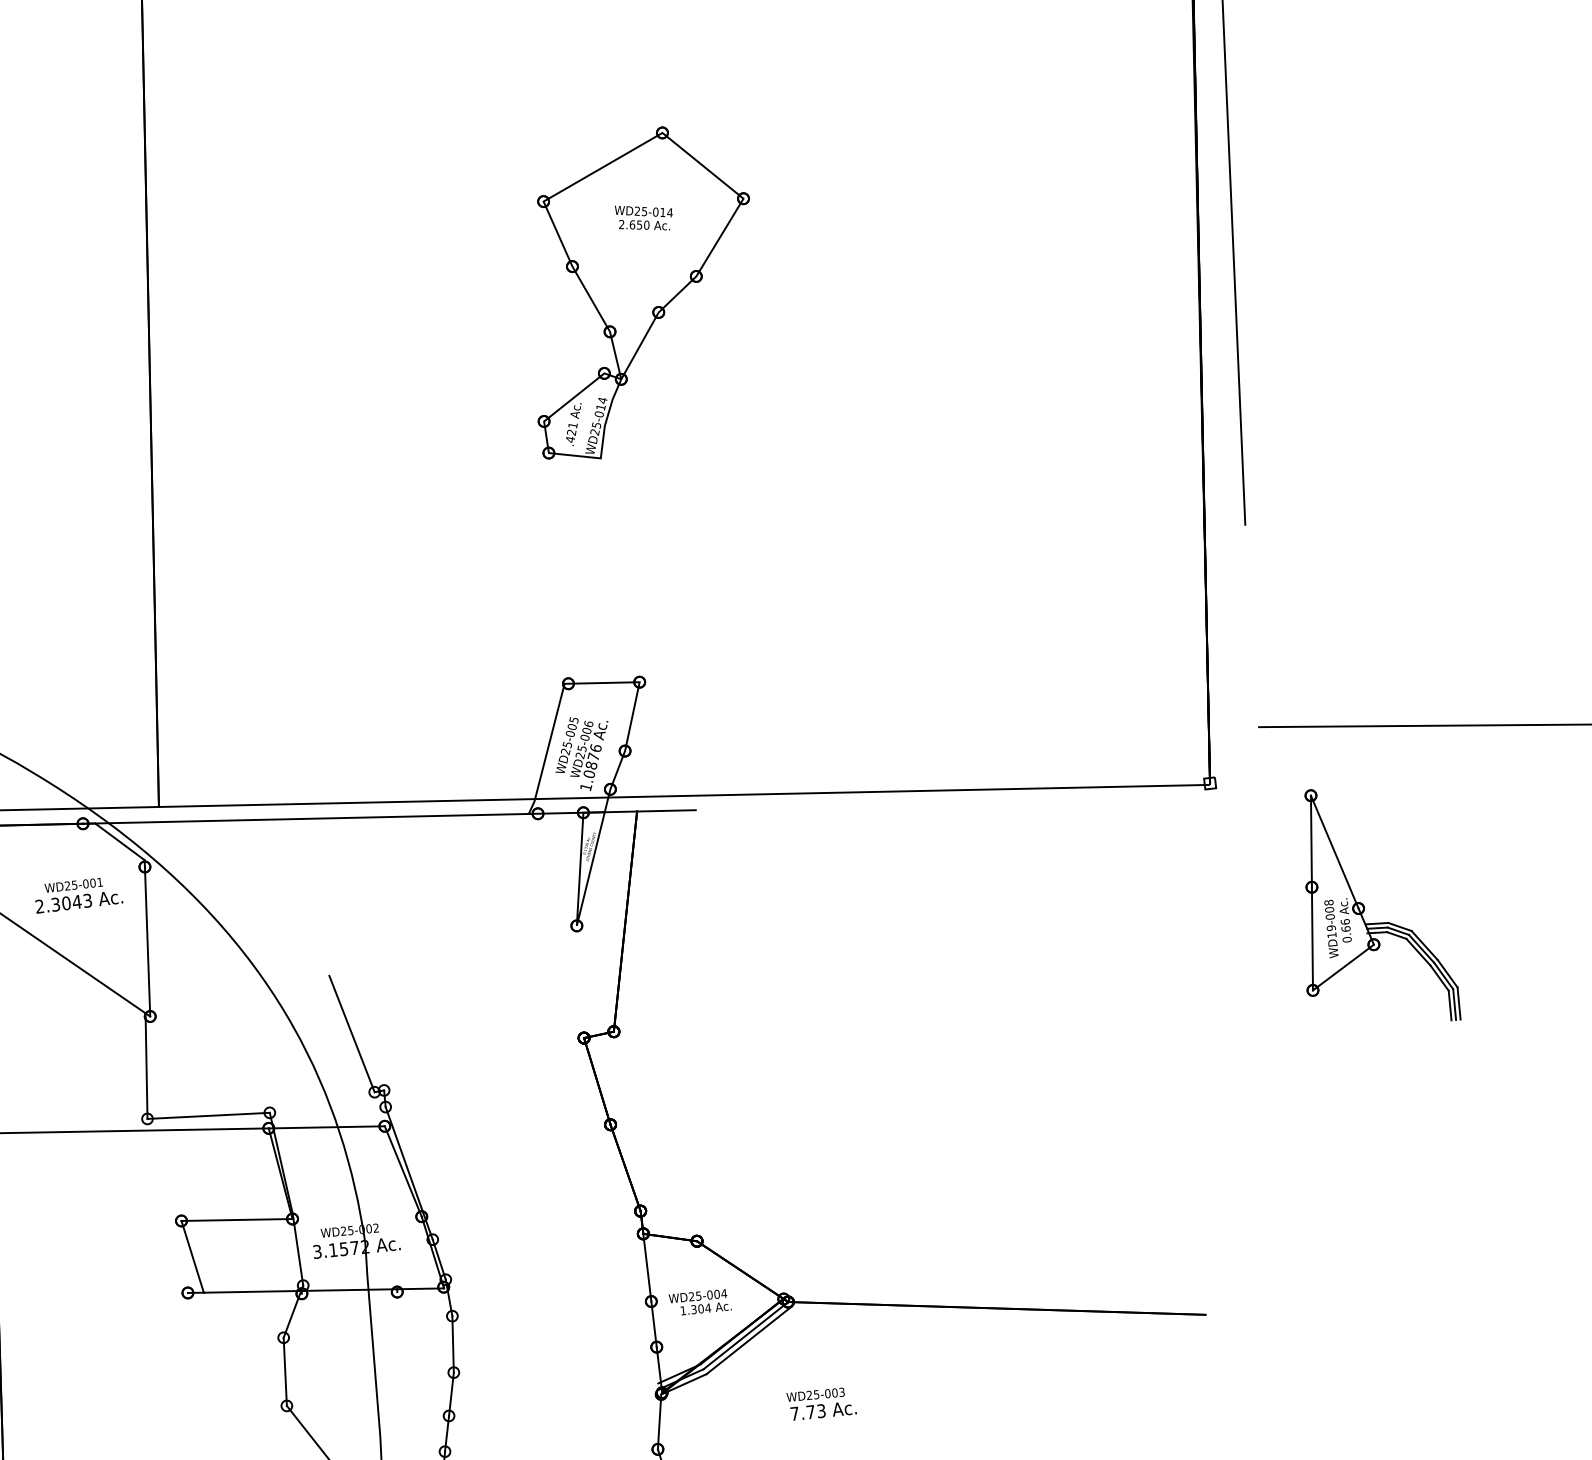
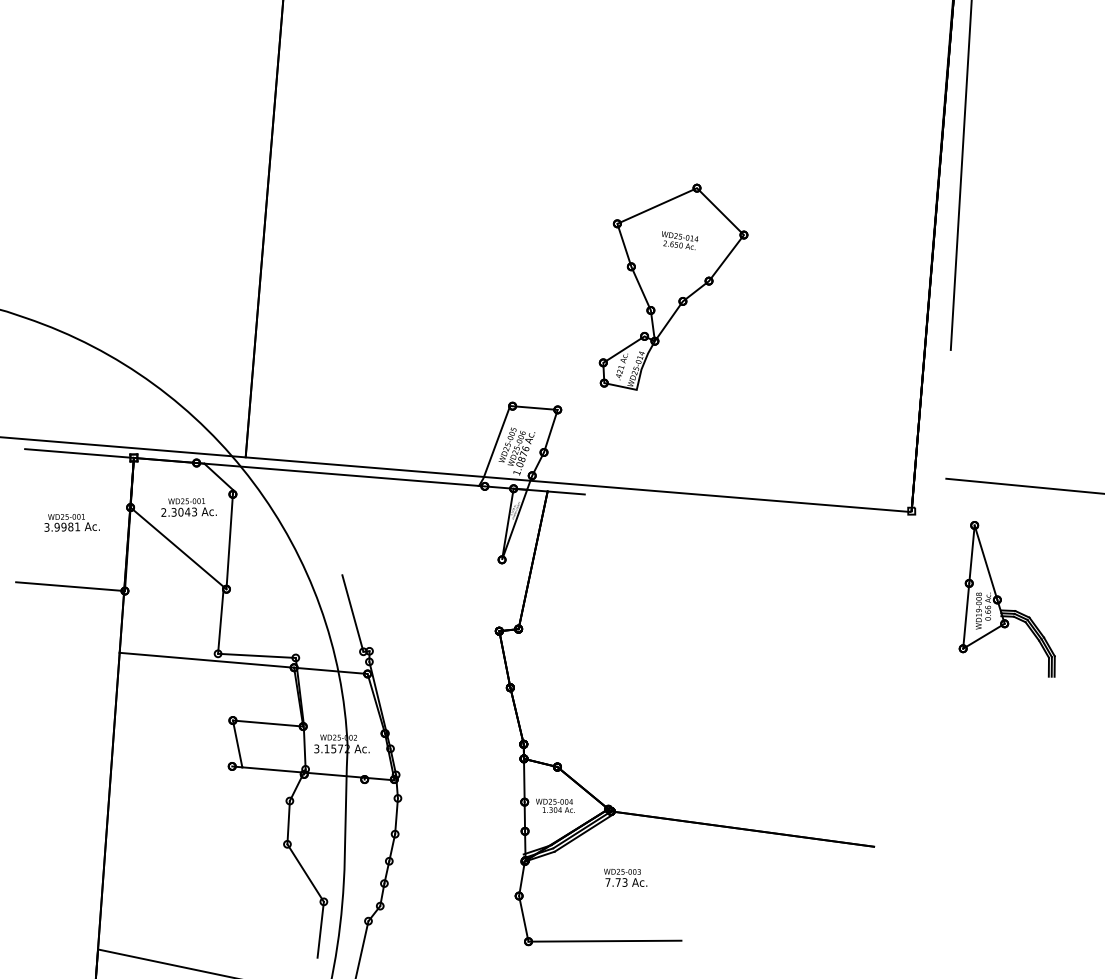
part: (641, 290) -> (673, 286), moved

